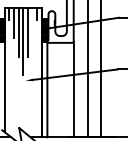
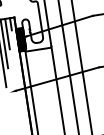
line: (32, 22) -> (7, 33), added

